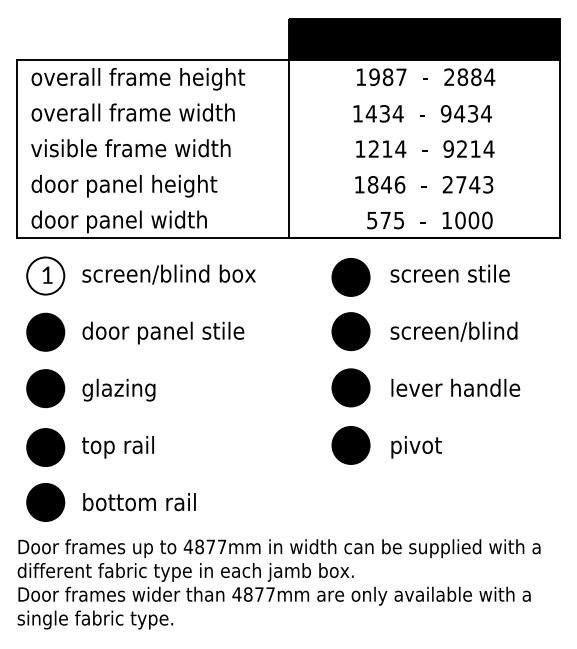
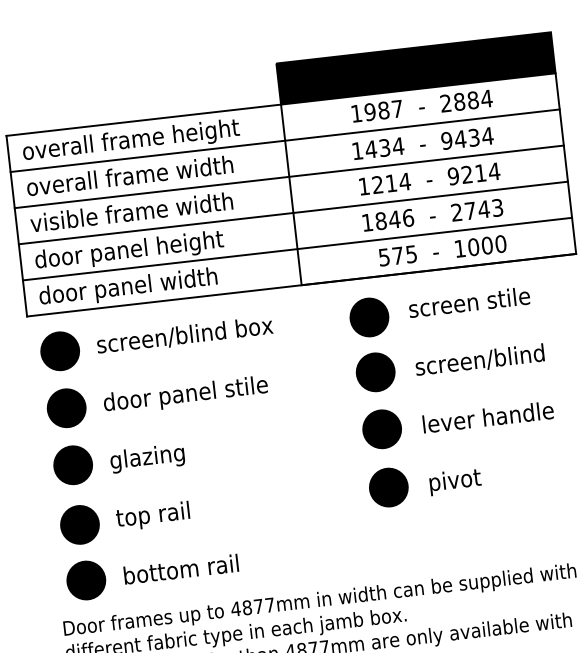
line: (288, 95) -> (285, 140), added
line: (288, 131) -> (289, 176), added
line: (288, 167) -> (293, 213), added
line: (288, 202) -> (297, 248), added
fill: (45, 275) -> (59, 350), added

